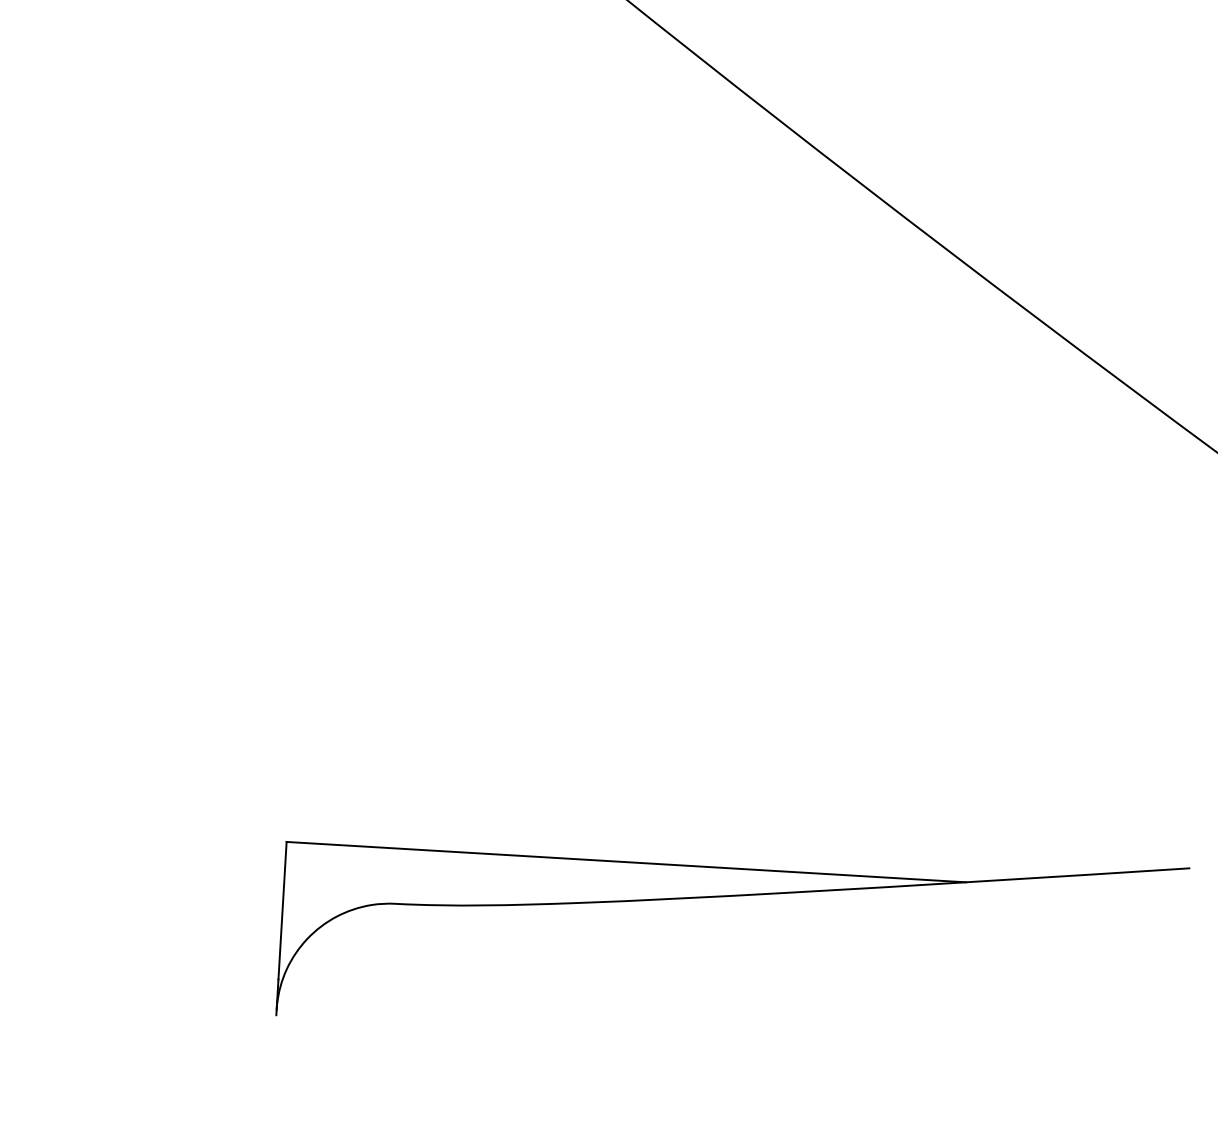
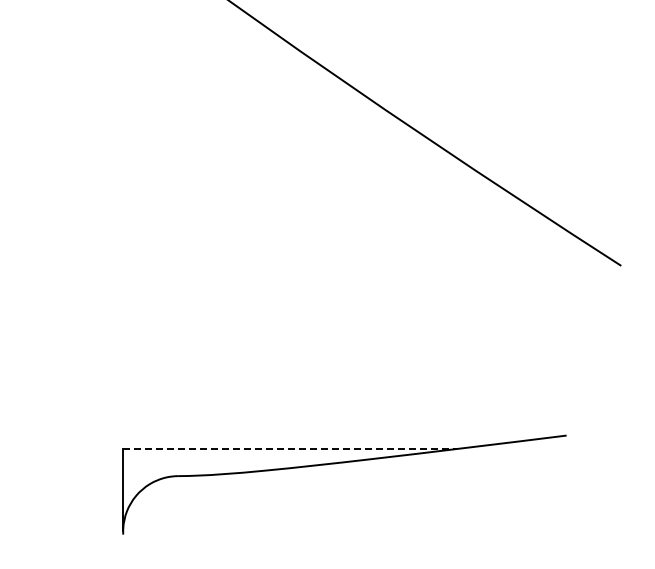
line: (627, 861) -> (290, 448), solid -> dashed

